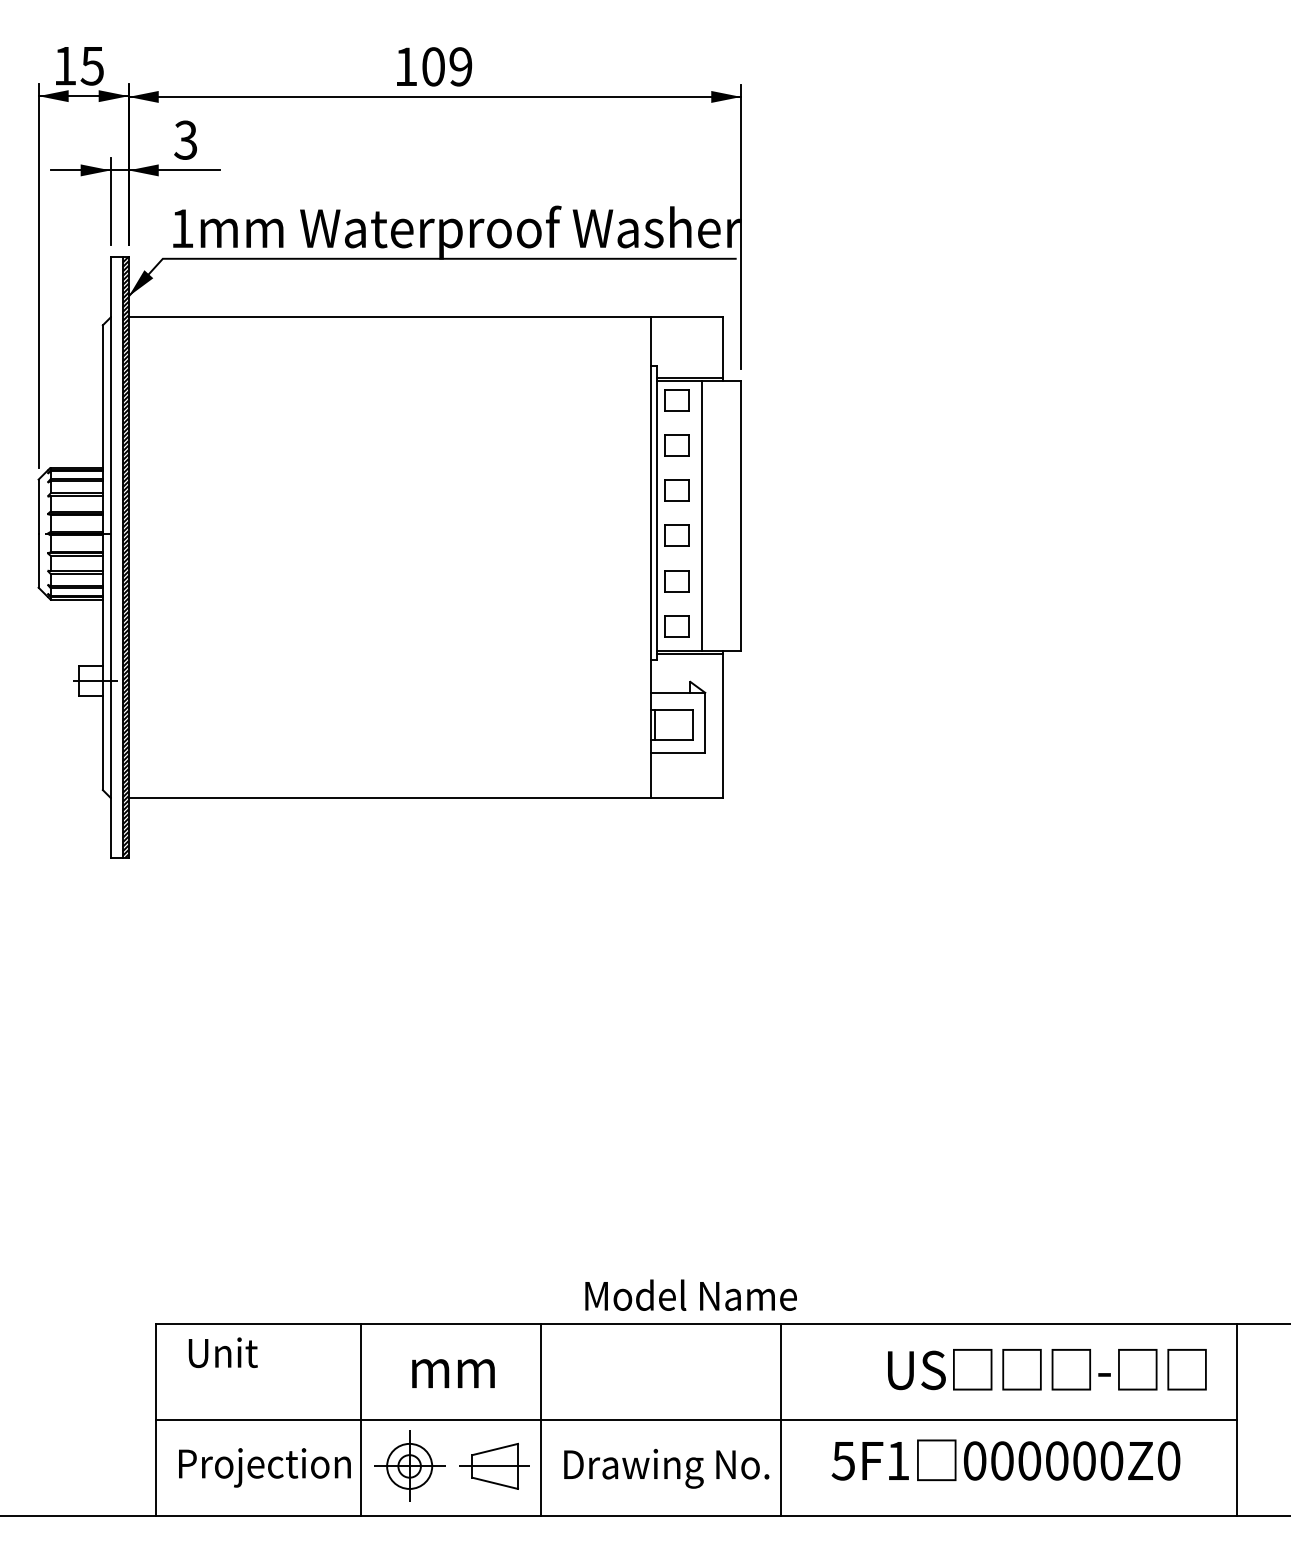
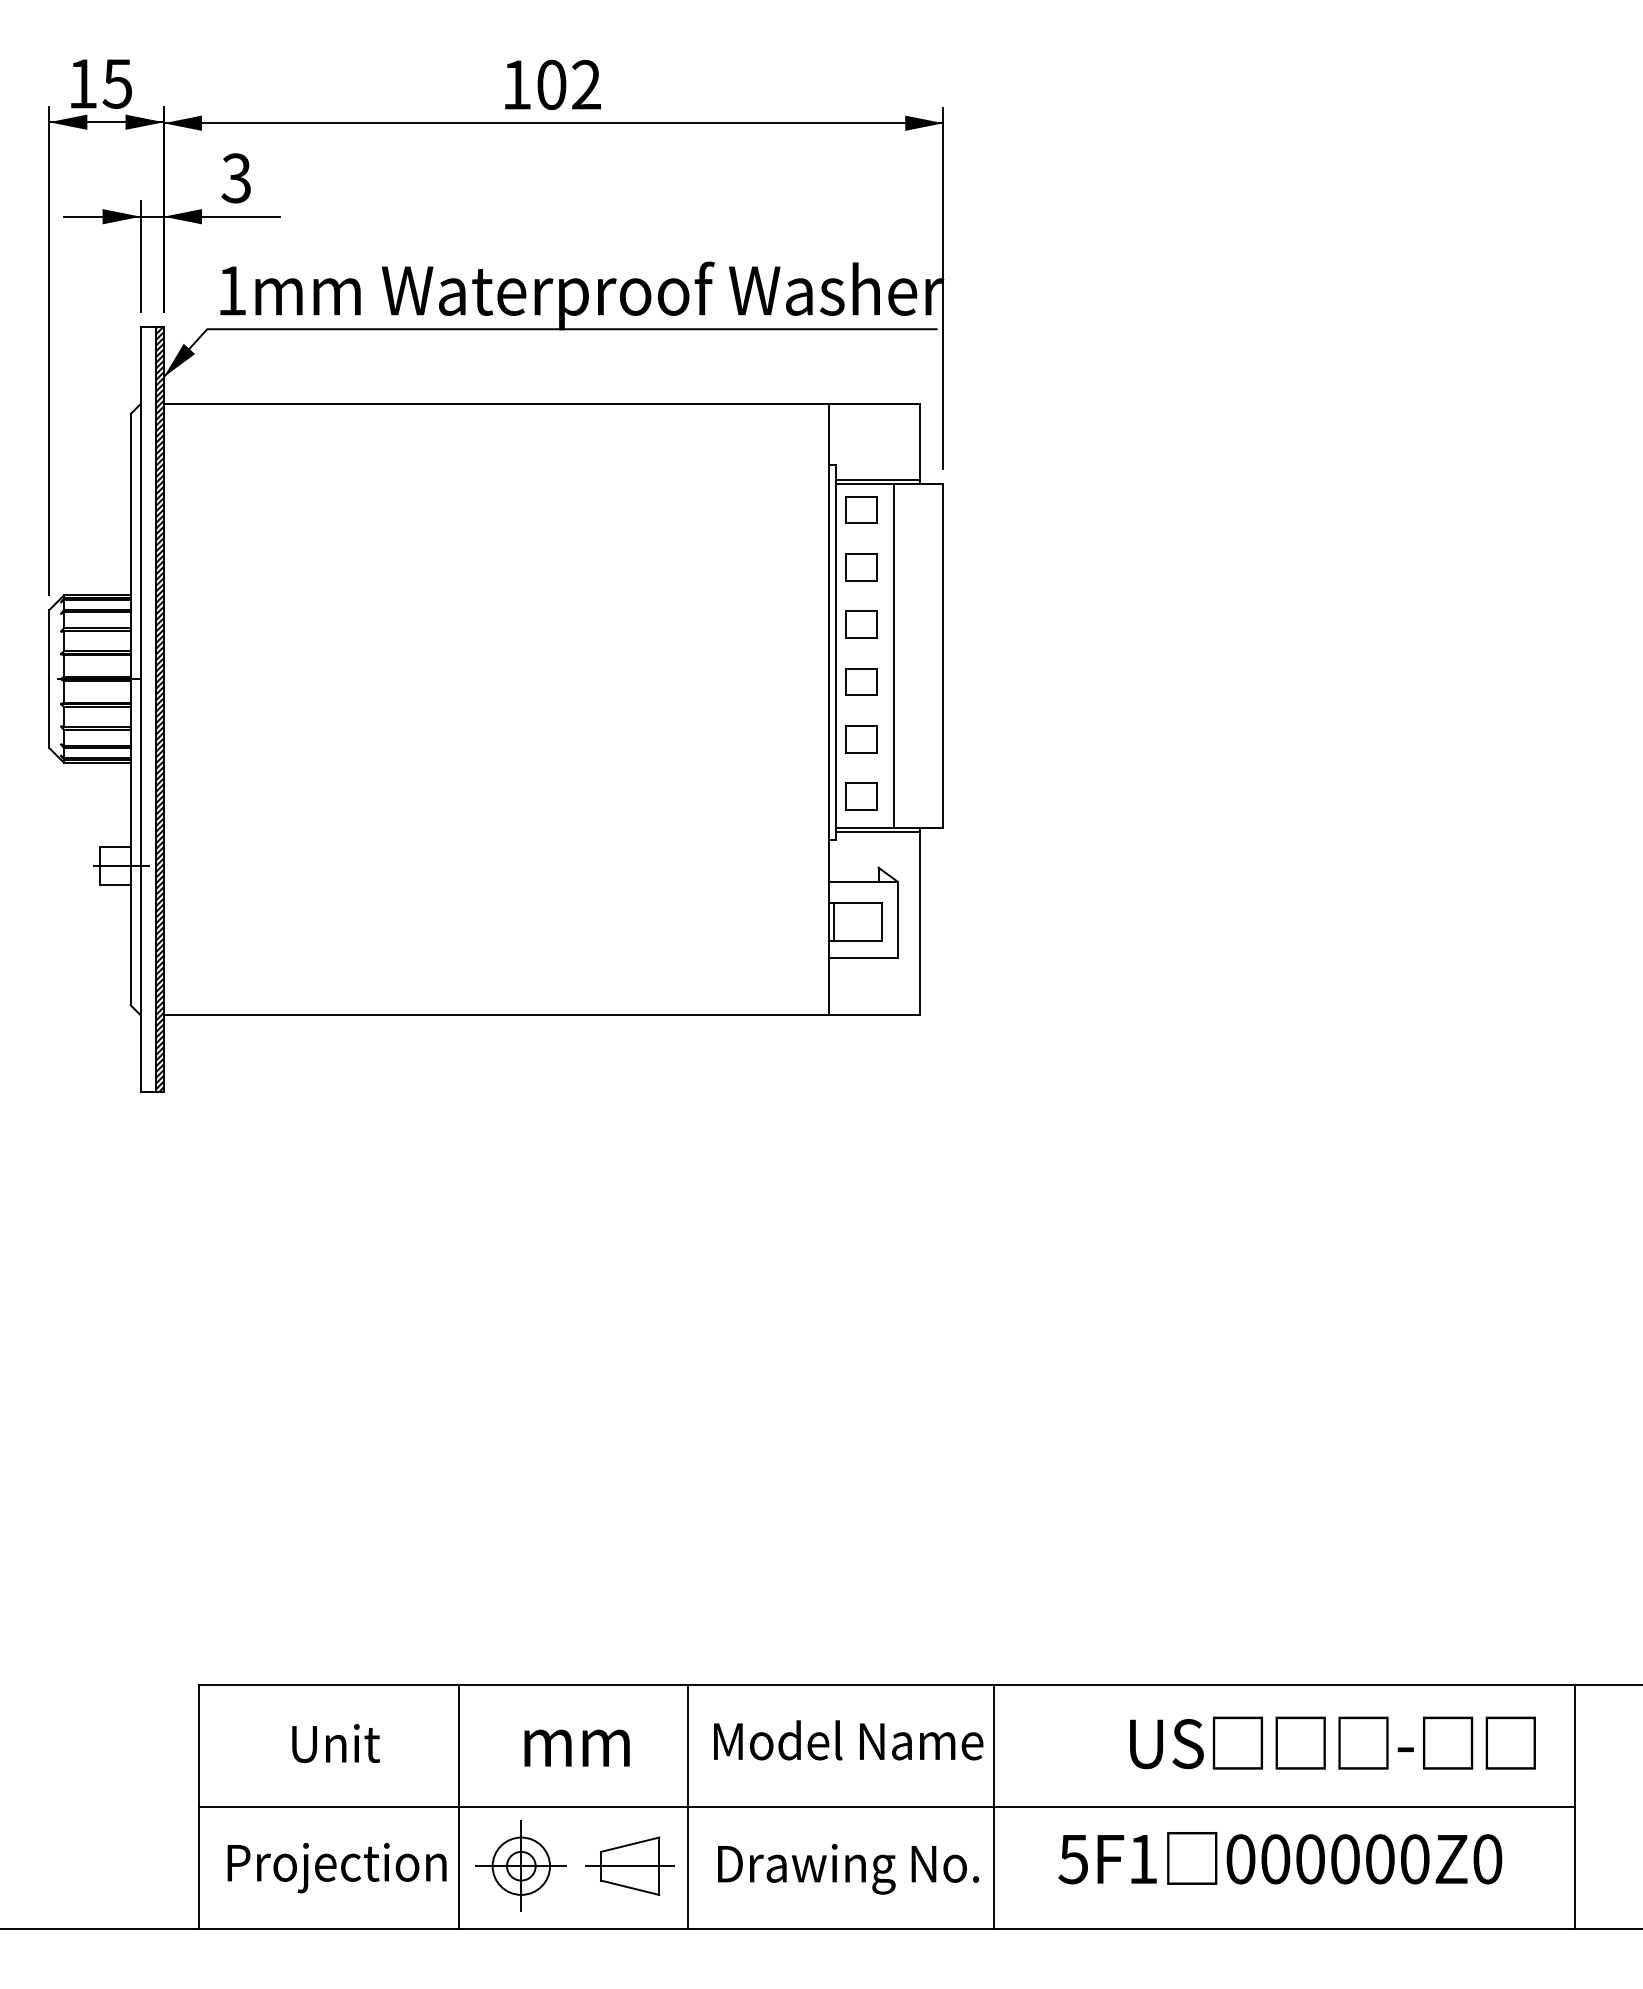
text: (460, 66) -> (586, 84), 109 -> 102
text: (691, 1295) -> (848, 1740), moved
text: (223, 1352) -> (336, 1743), moved

